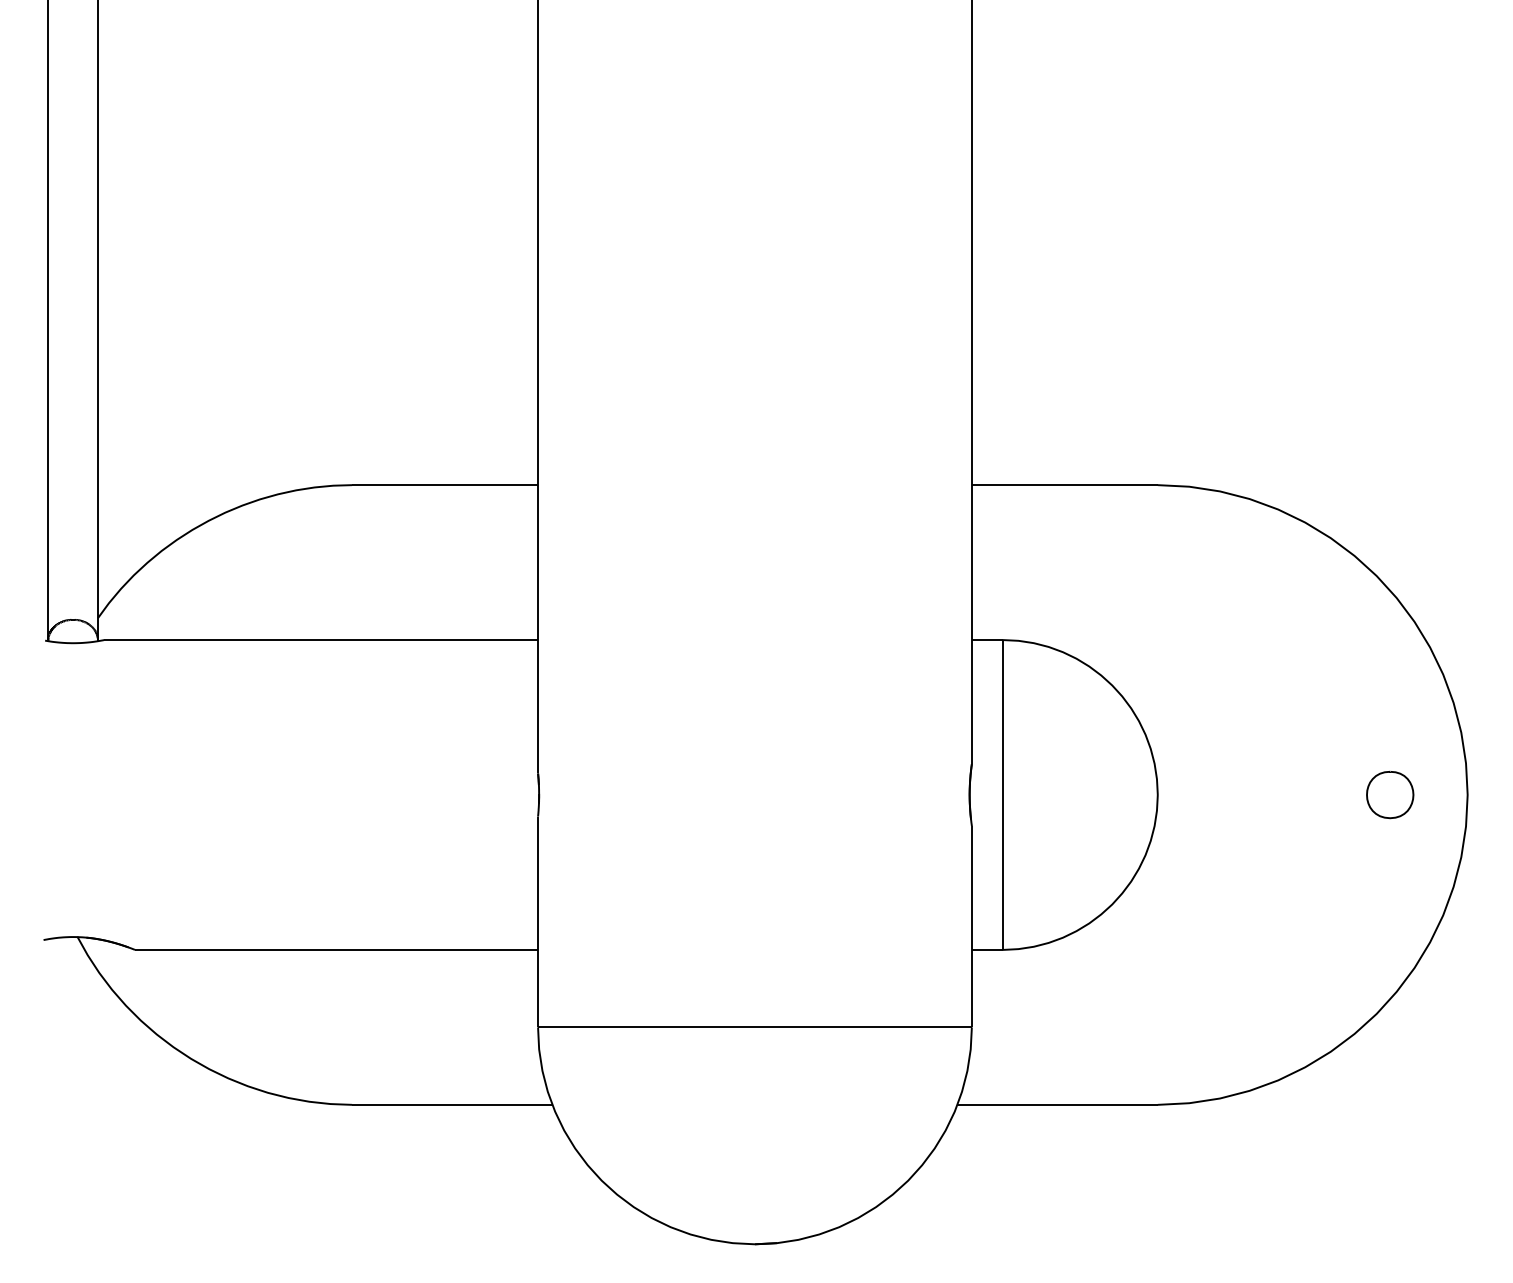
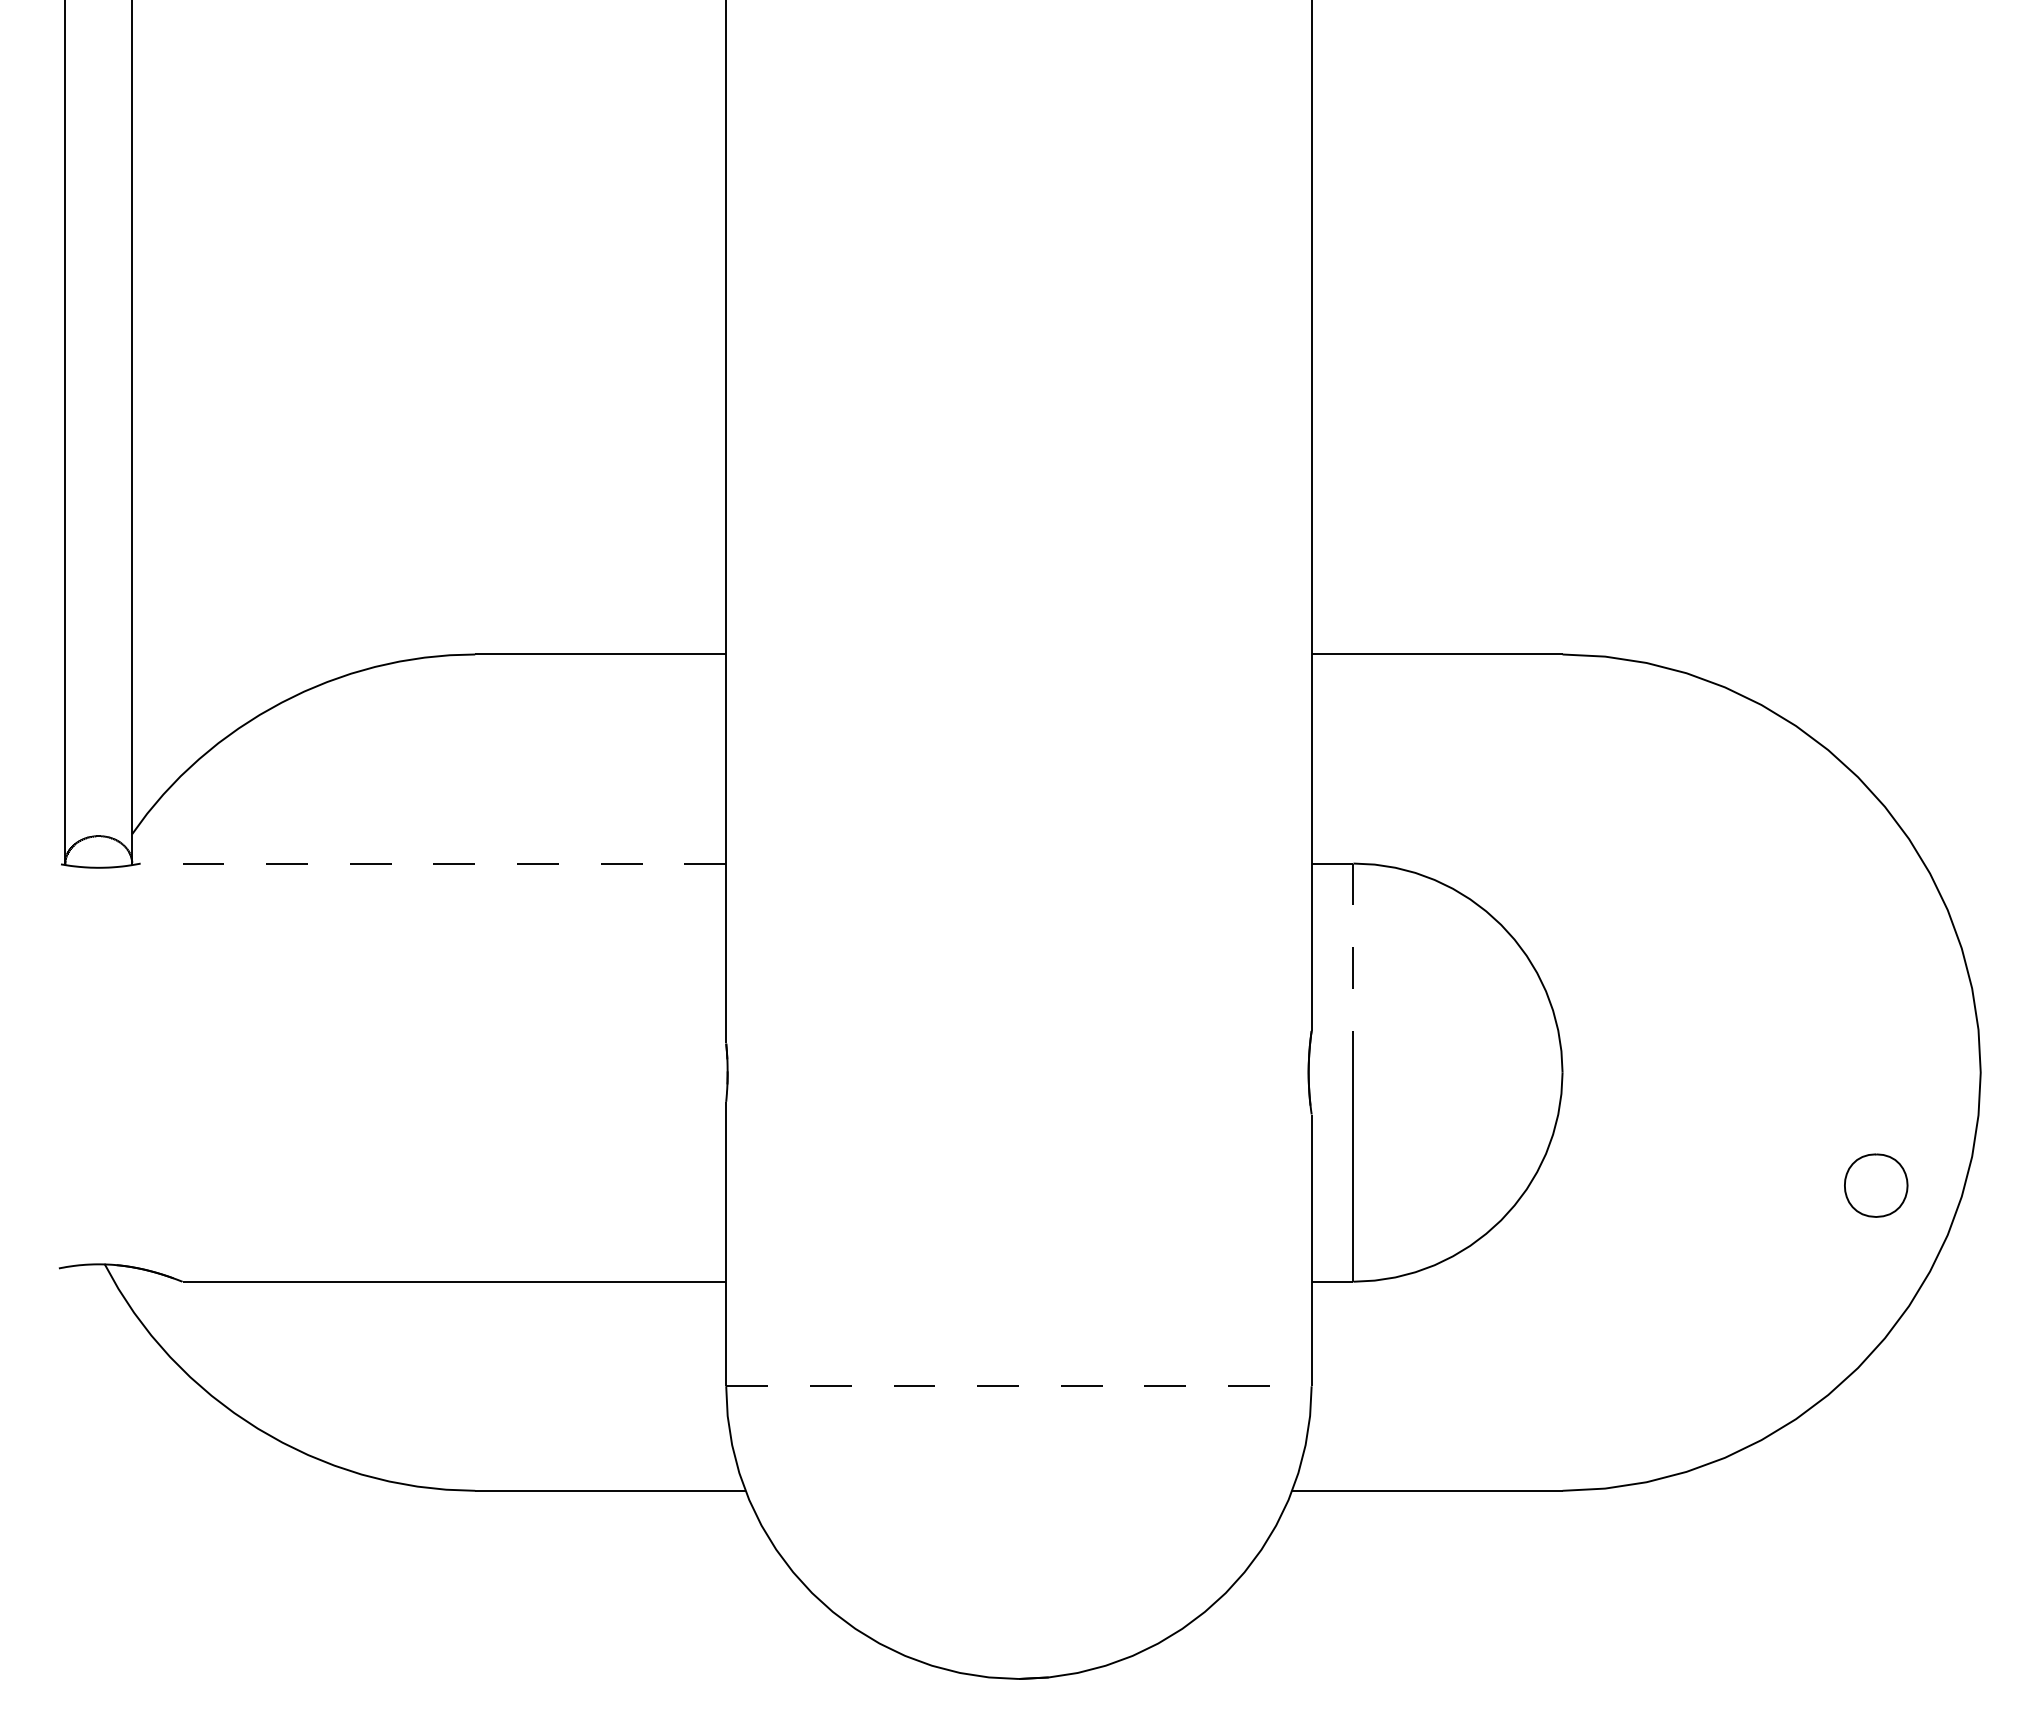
line: (321, 640) -> (433, 863), solid -> dashed
line: (1002, 717) -> (1353, 968), solid -> dashed
part: (1390, 794) -> (1876, 1185), moved
line: (754, 1027) -> (1018, 1386), solid -> dashed

